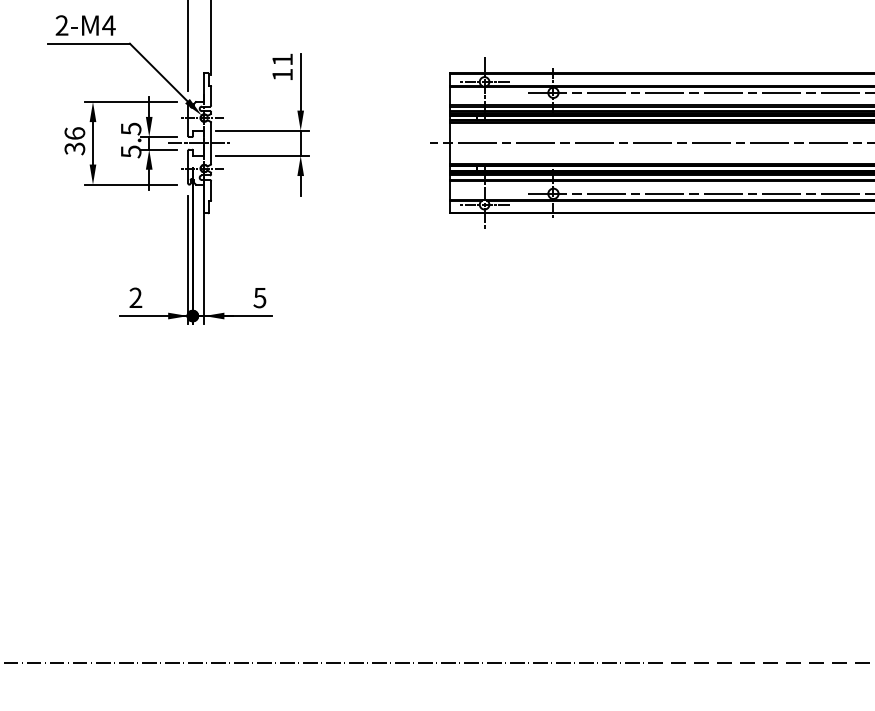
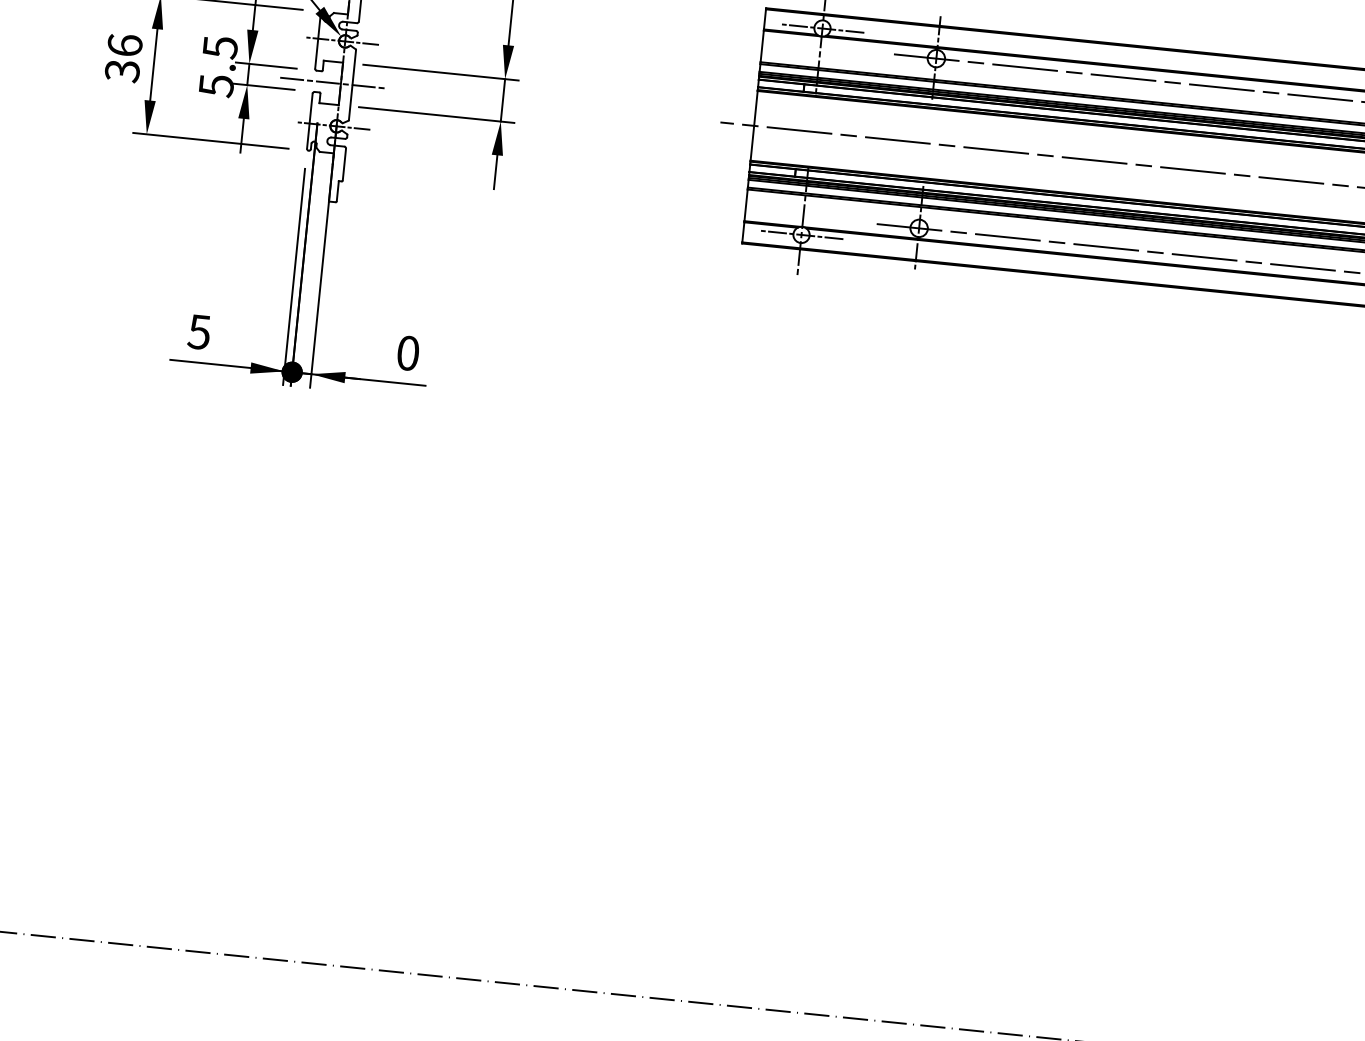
text: (135, 297) -> (198, 331), 2 -> 5
text: (259, 297) -> (407, 352), 5 -> 0

